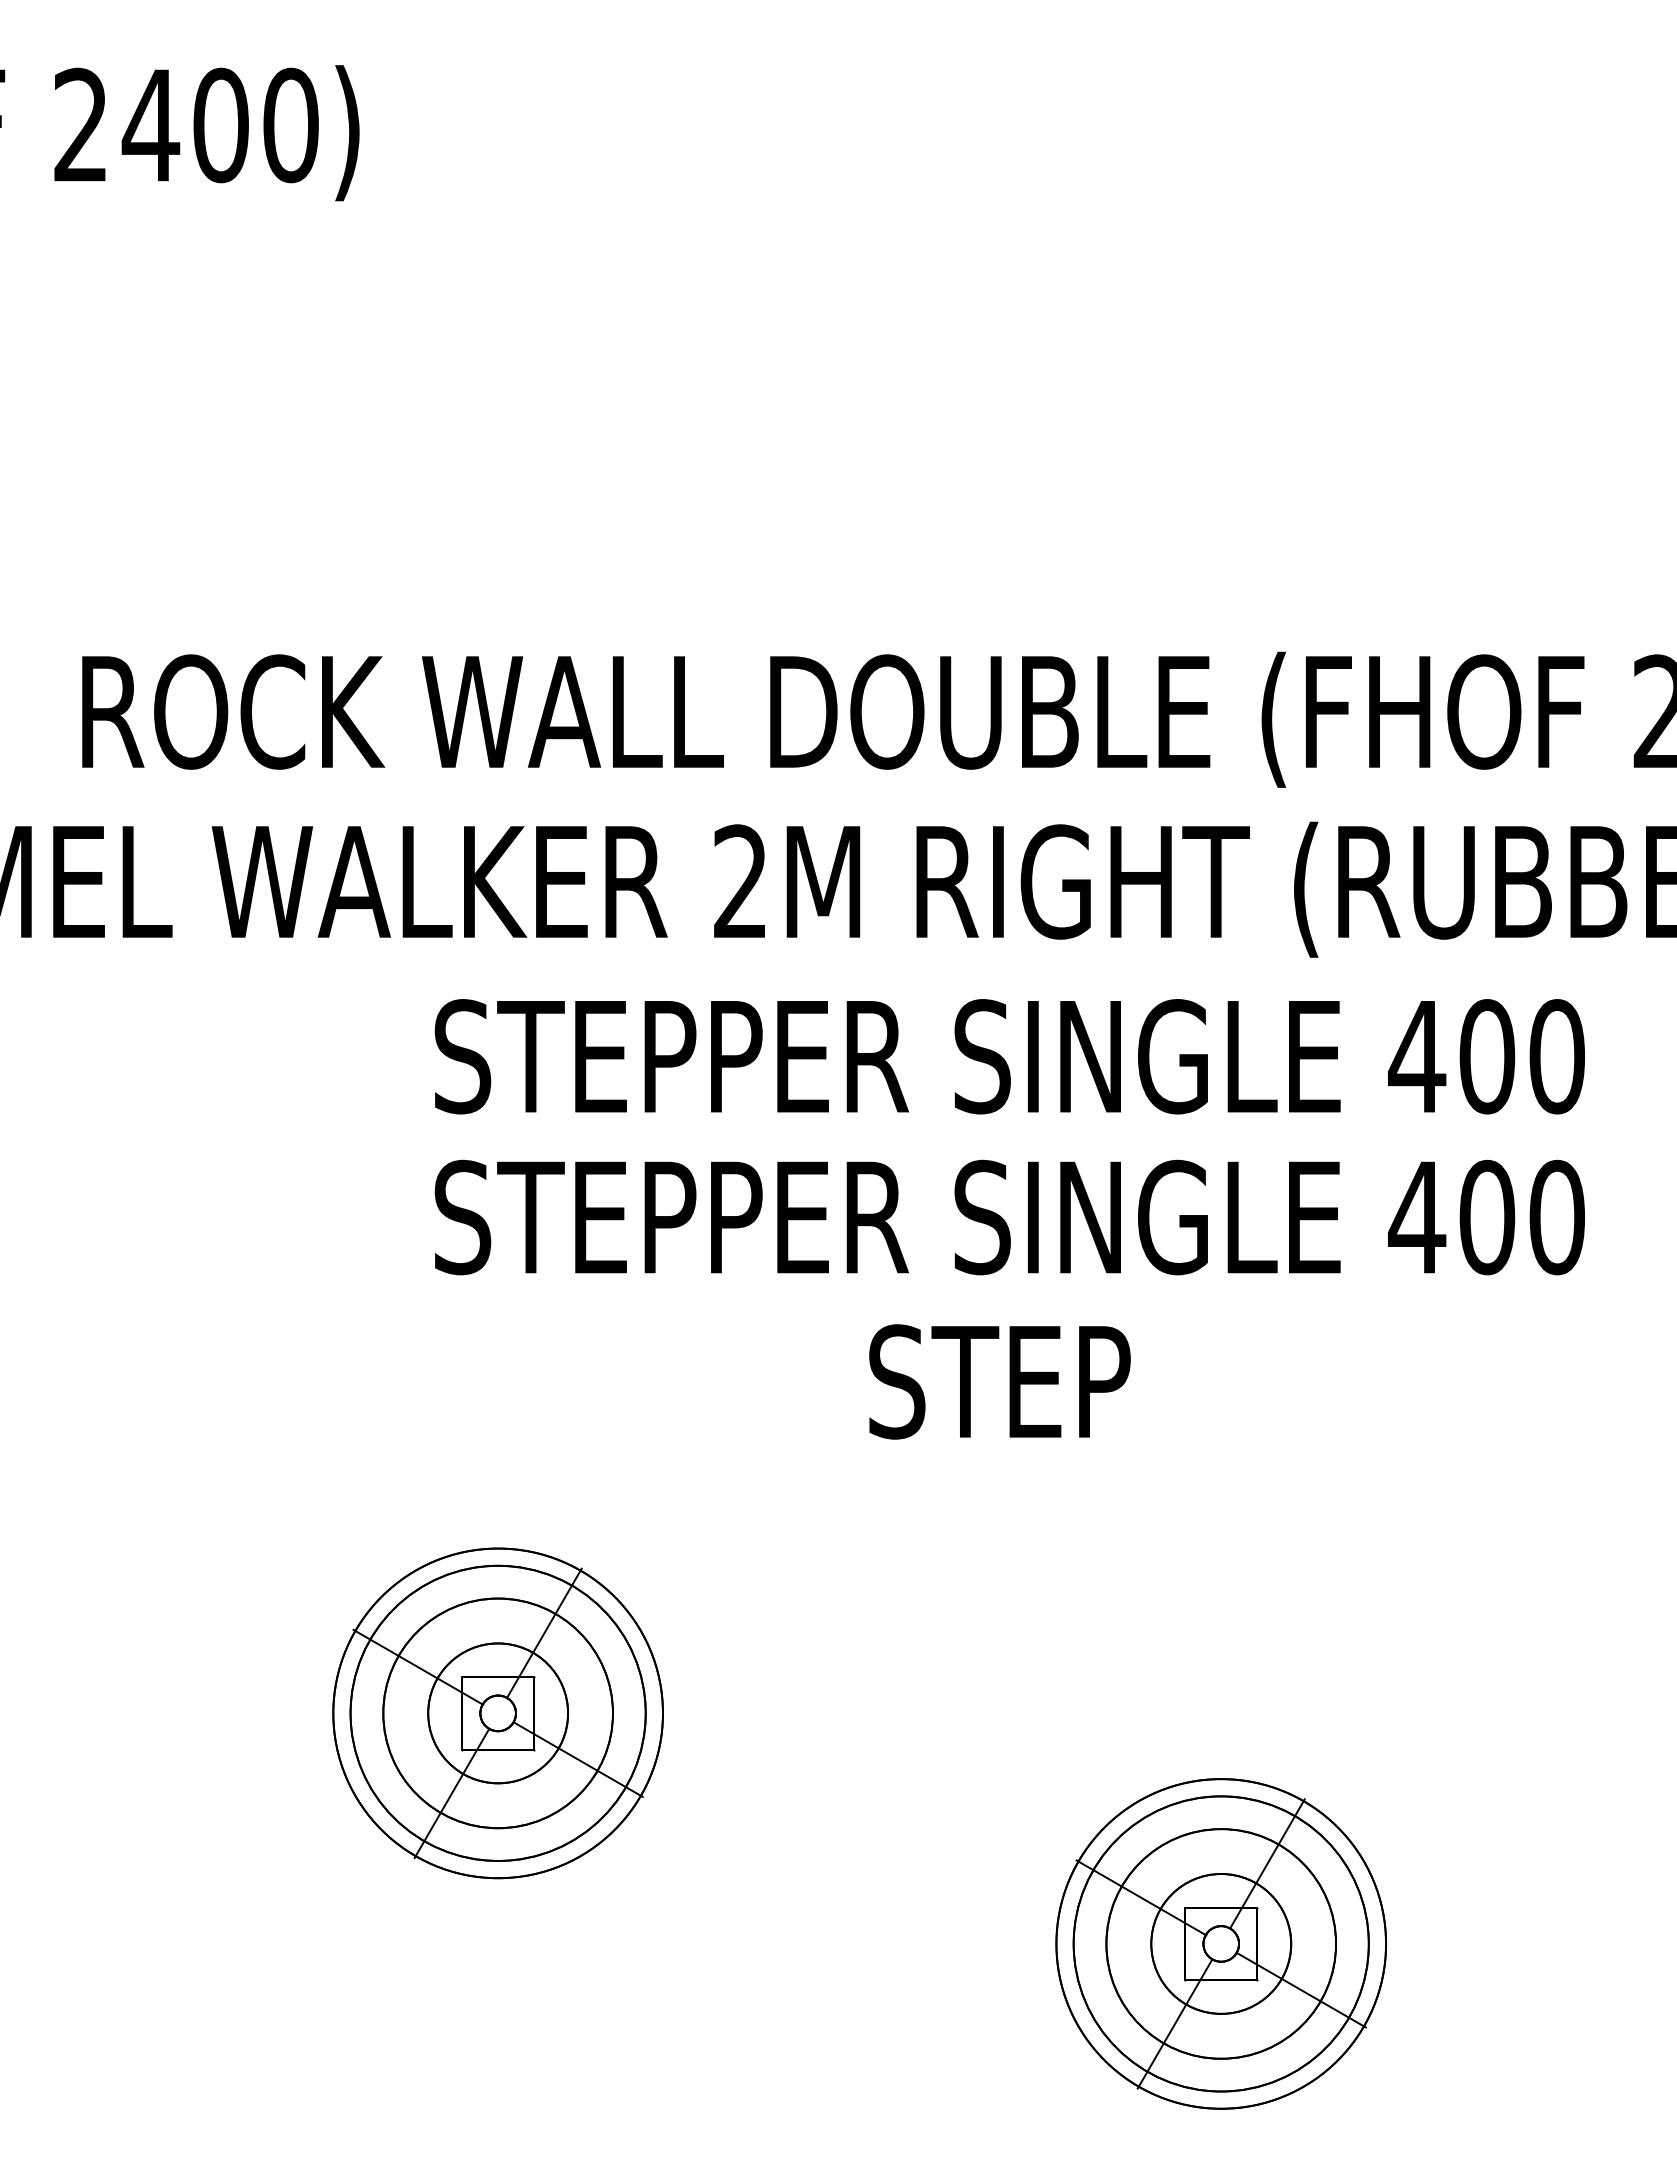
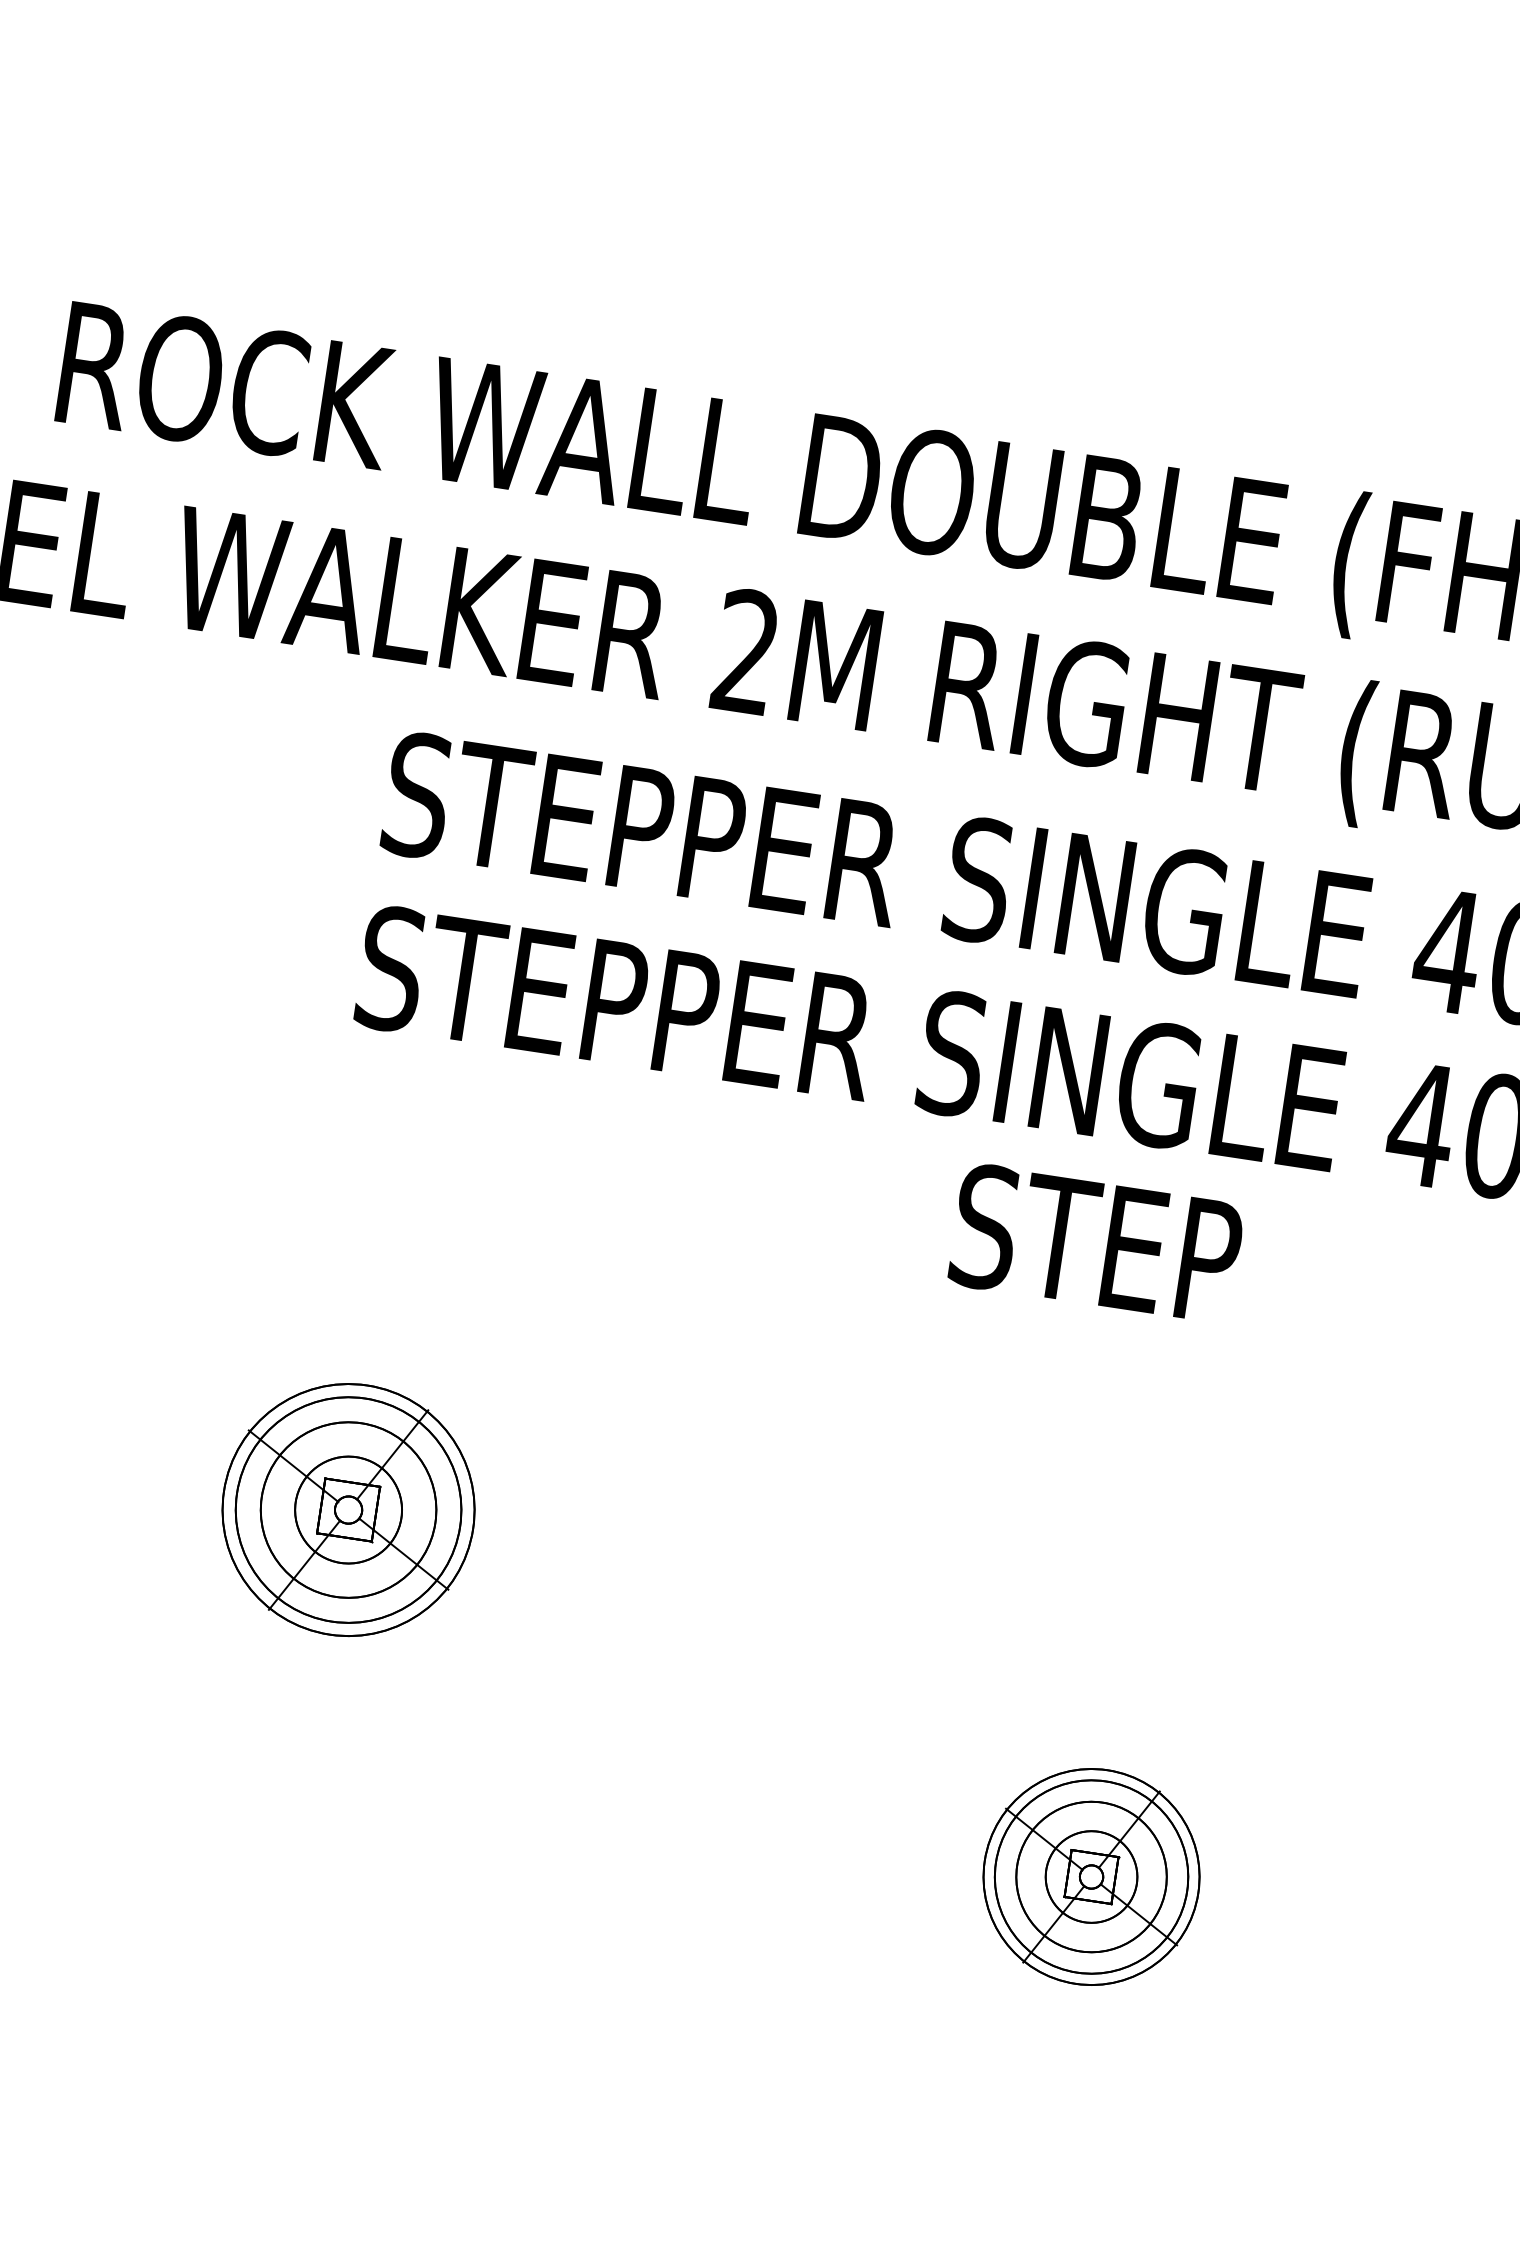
text: (999, 1381) -> (1096, 1243), moved
part: (497, 1713) -> (347, 1510), size x0.7
part: (1220, 1943) -> (1090, 1876), size x0.6

